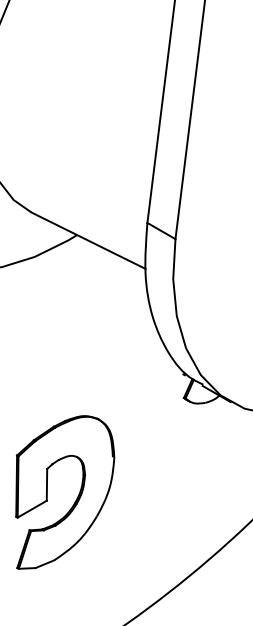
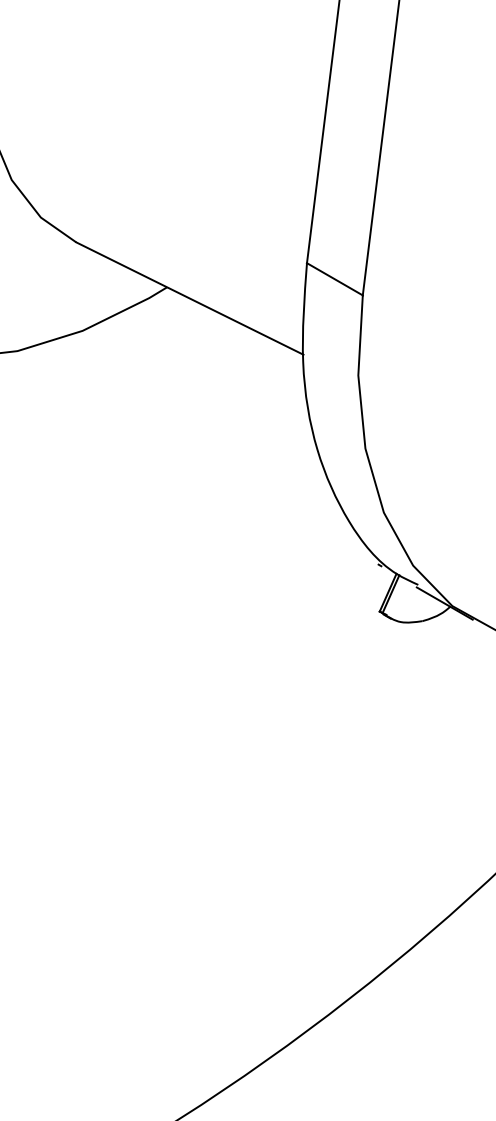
part: (76, 498) -> (165, 811), removed

